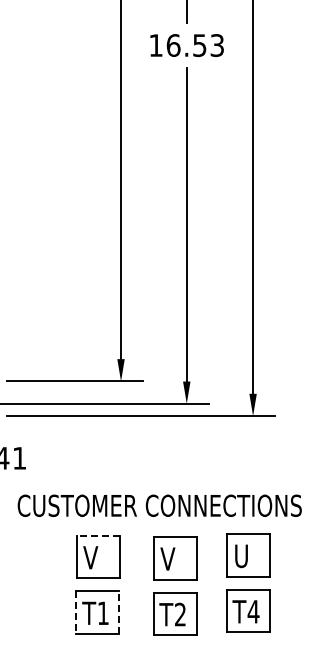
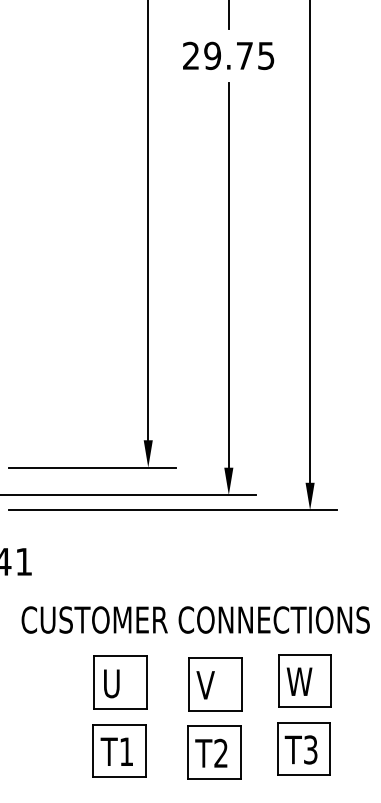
text: (186, 45) -> (228, 55), 16.53 -> 29.75
line: (97, 535) -> (119, 656), dashed -> solid
text: (244, 556) -> (299, 682), U -> W
text: (90, 557) -> (110, 683), V -> U
text: (253, 611) -> (310, 749), T4 -> T3
line: (119, 612) -> (146, 750), dashed -> solid
line: (76, 613) -> (93, 752), dashed -> solid

